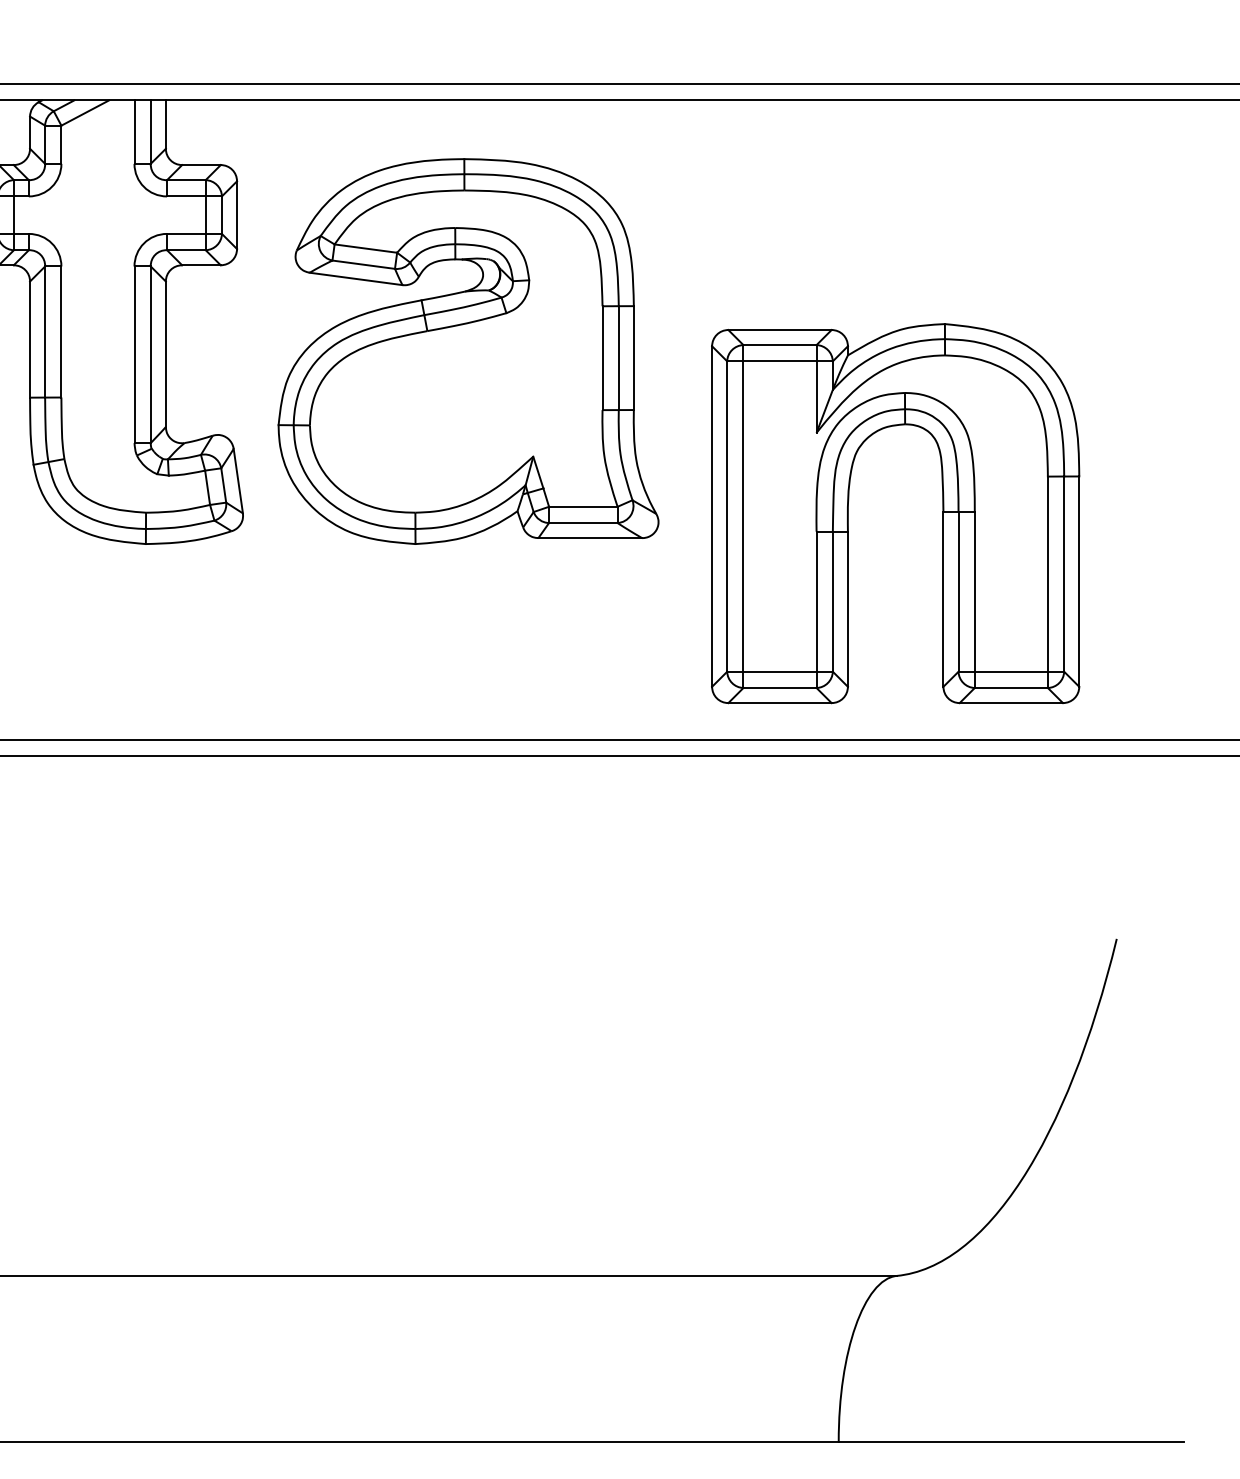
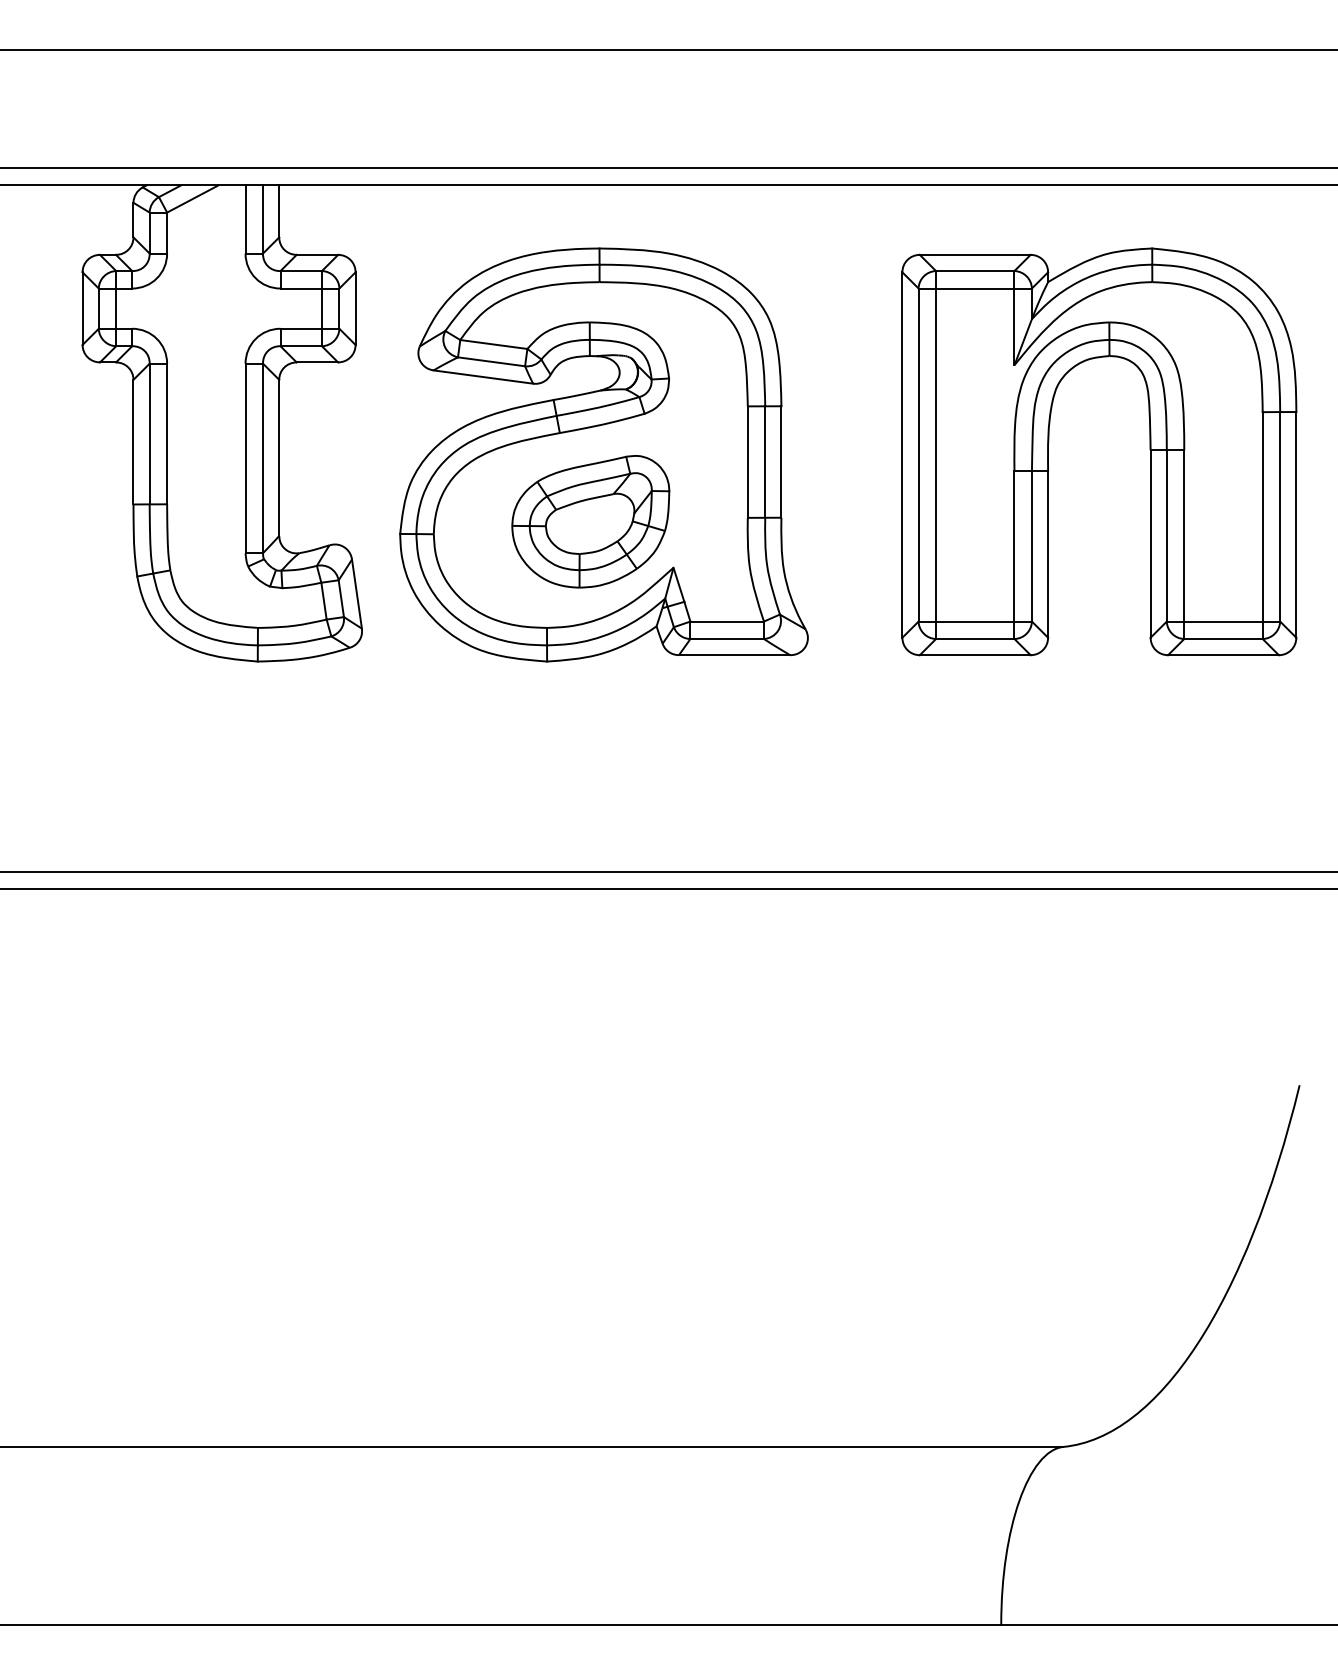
part: (455, 413) -> (590, 521), added
part: (942, 511) -> (1149, 449), moved

